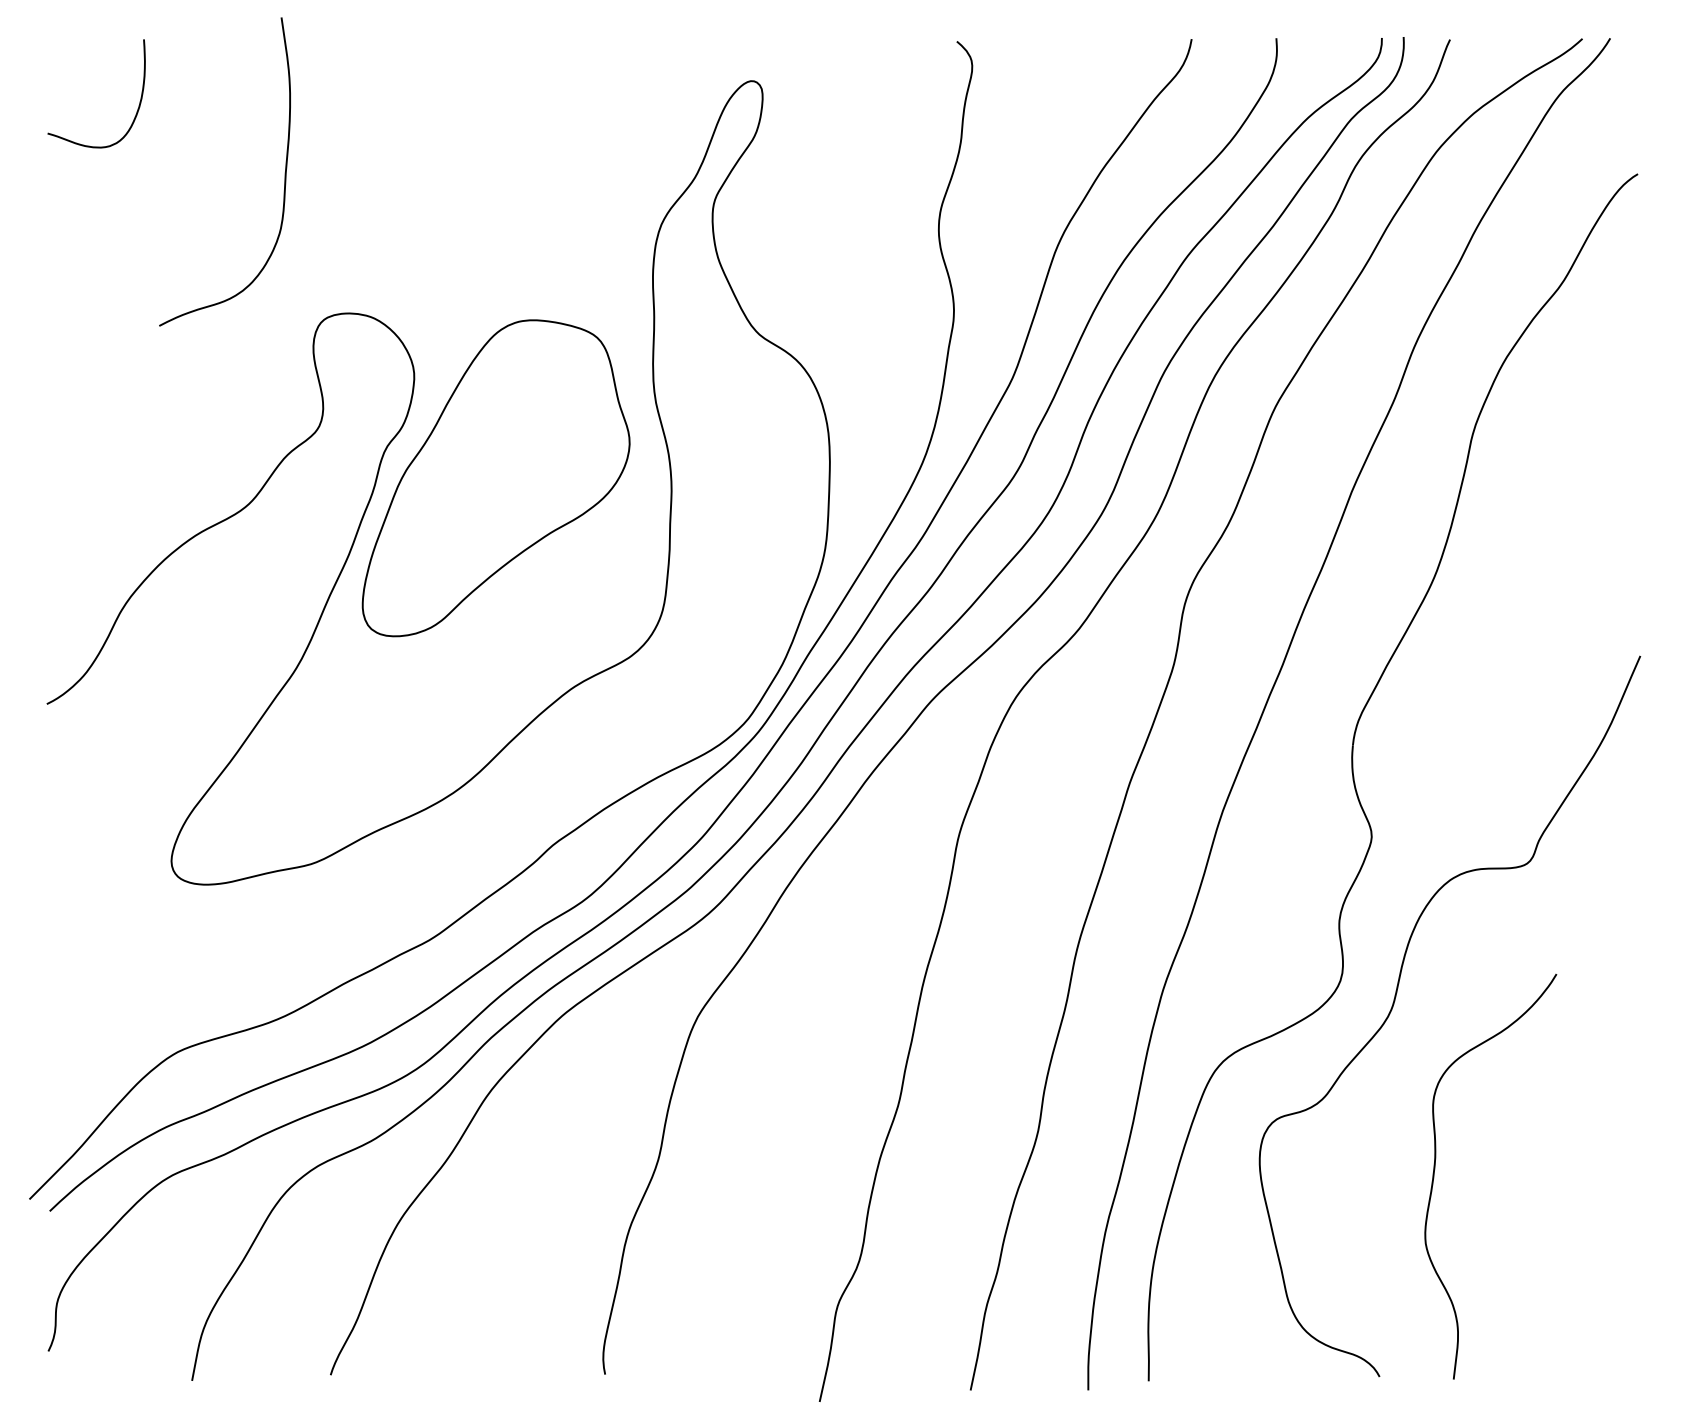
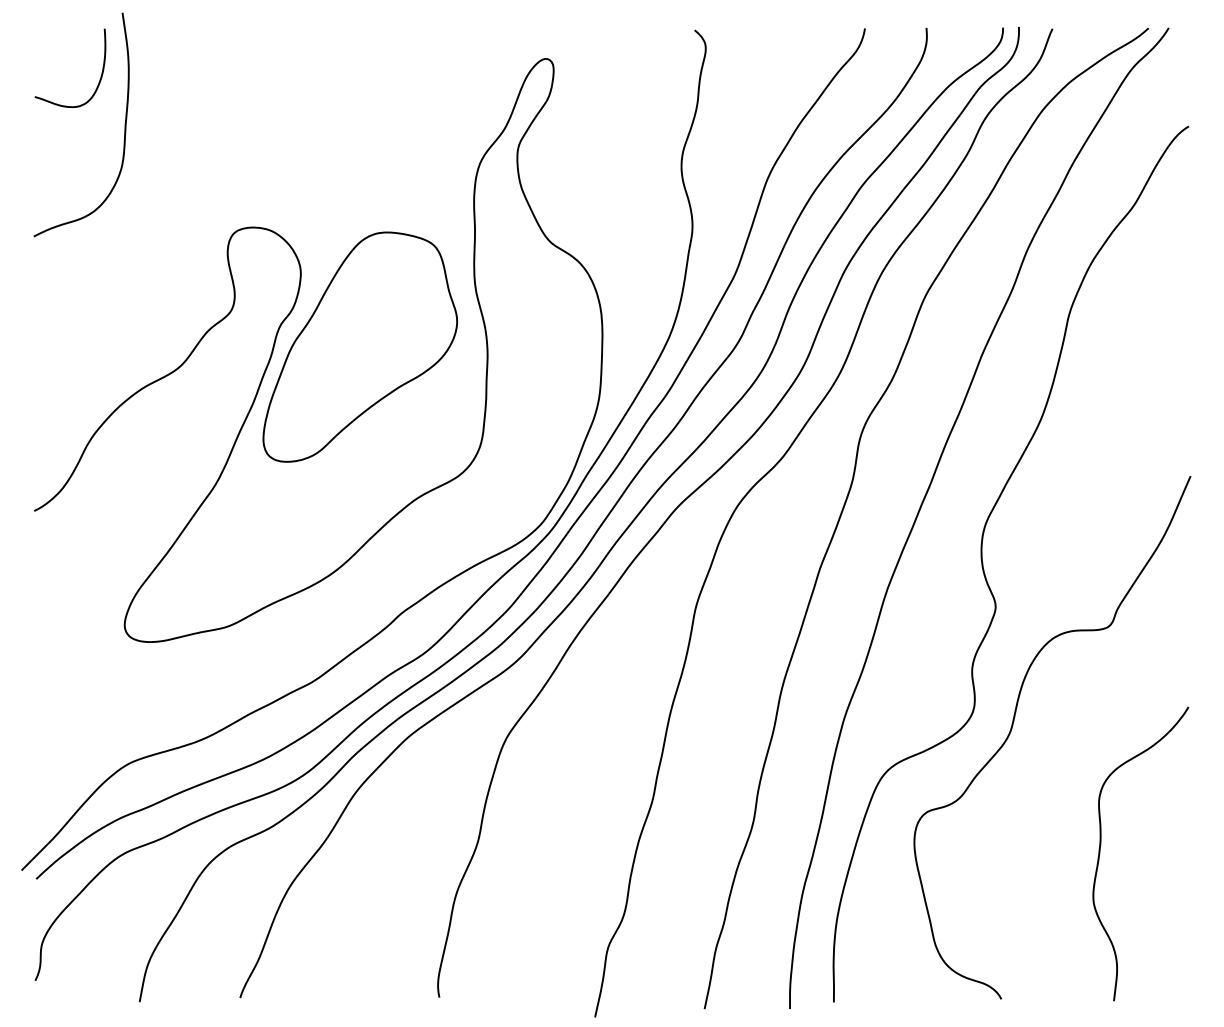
curve: (284, 172) -> (124, 125), moved
curve: (1435, 1169) -> (1100, 848), moved

